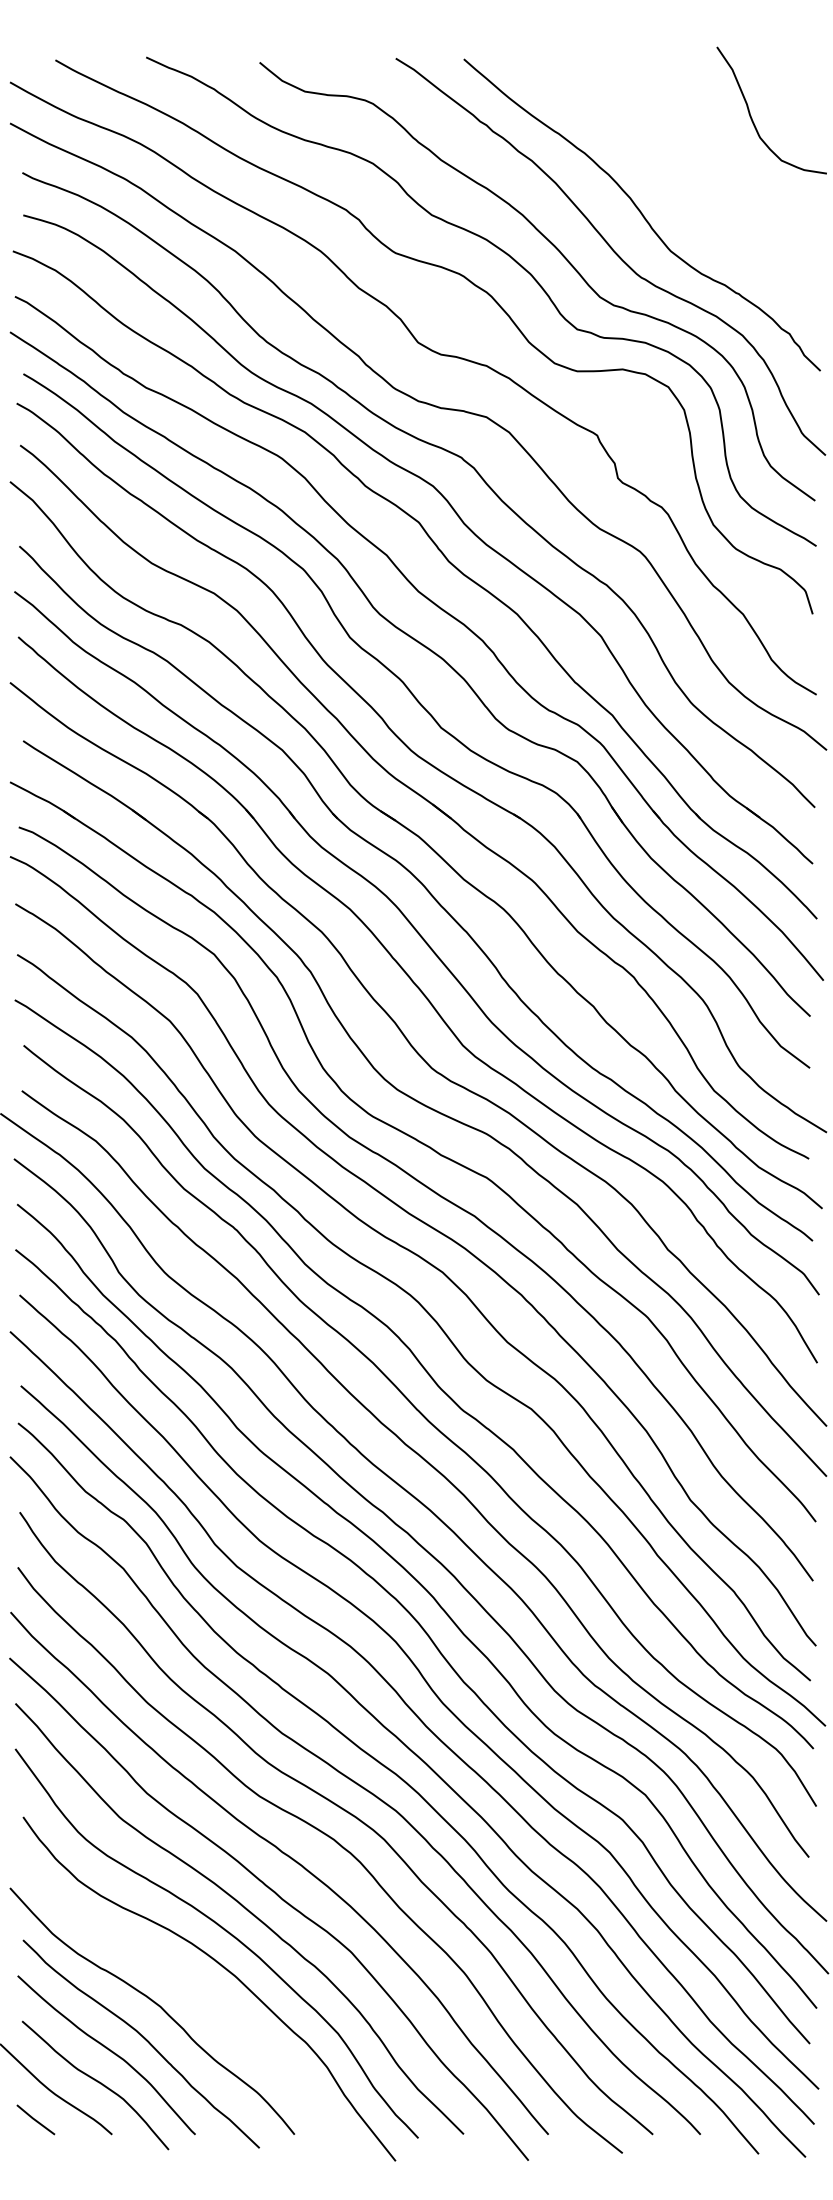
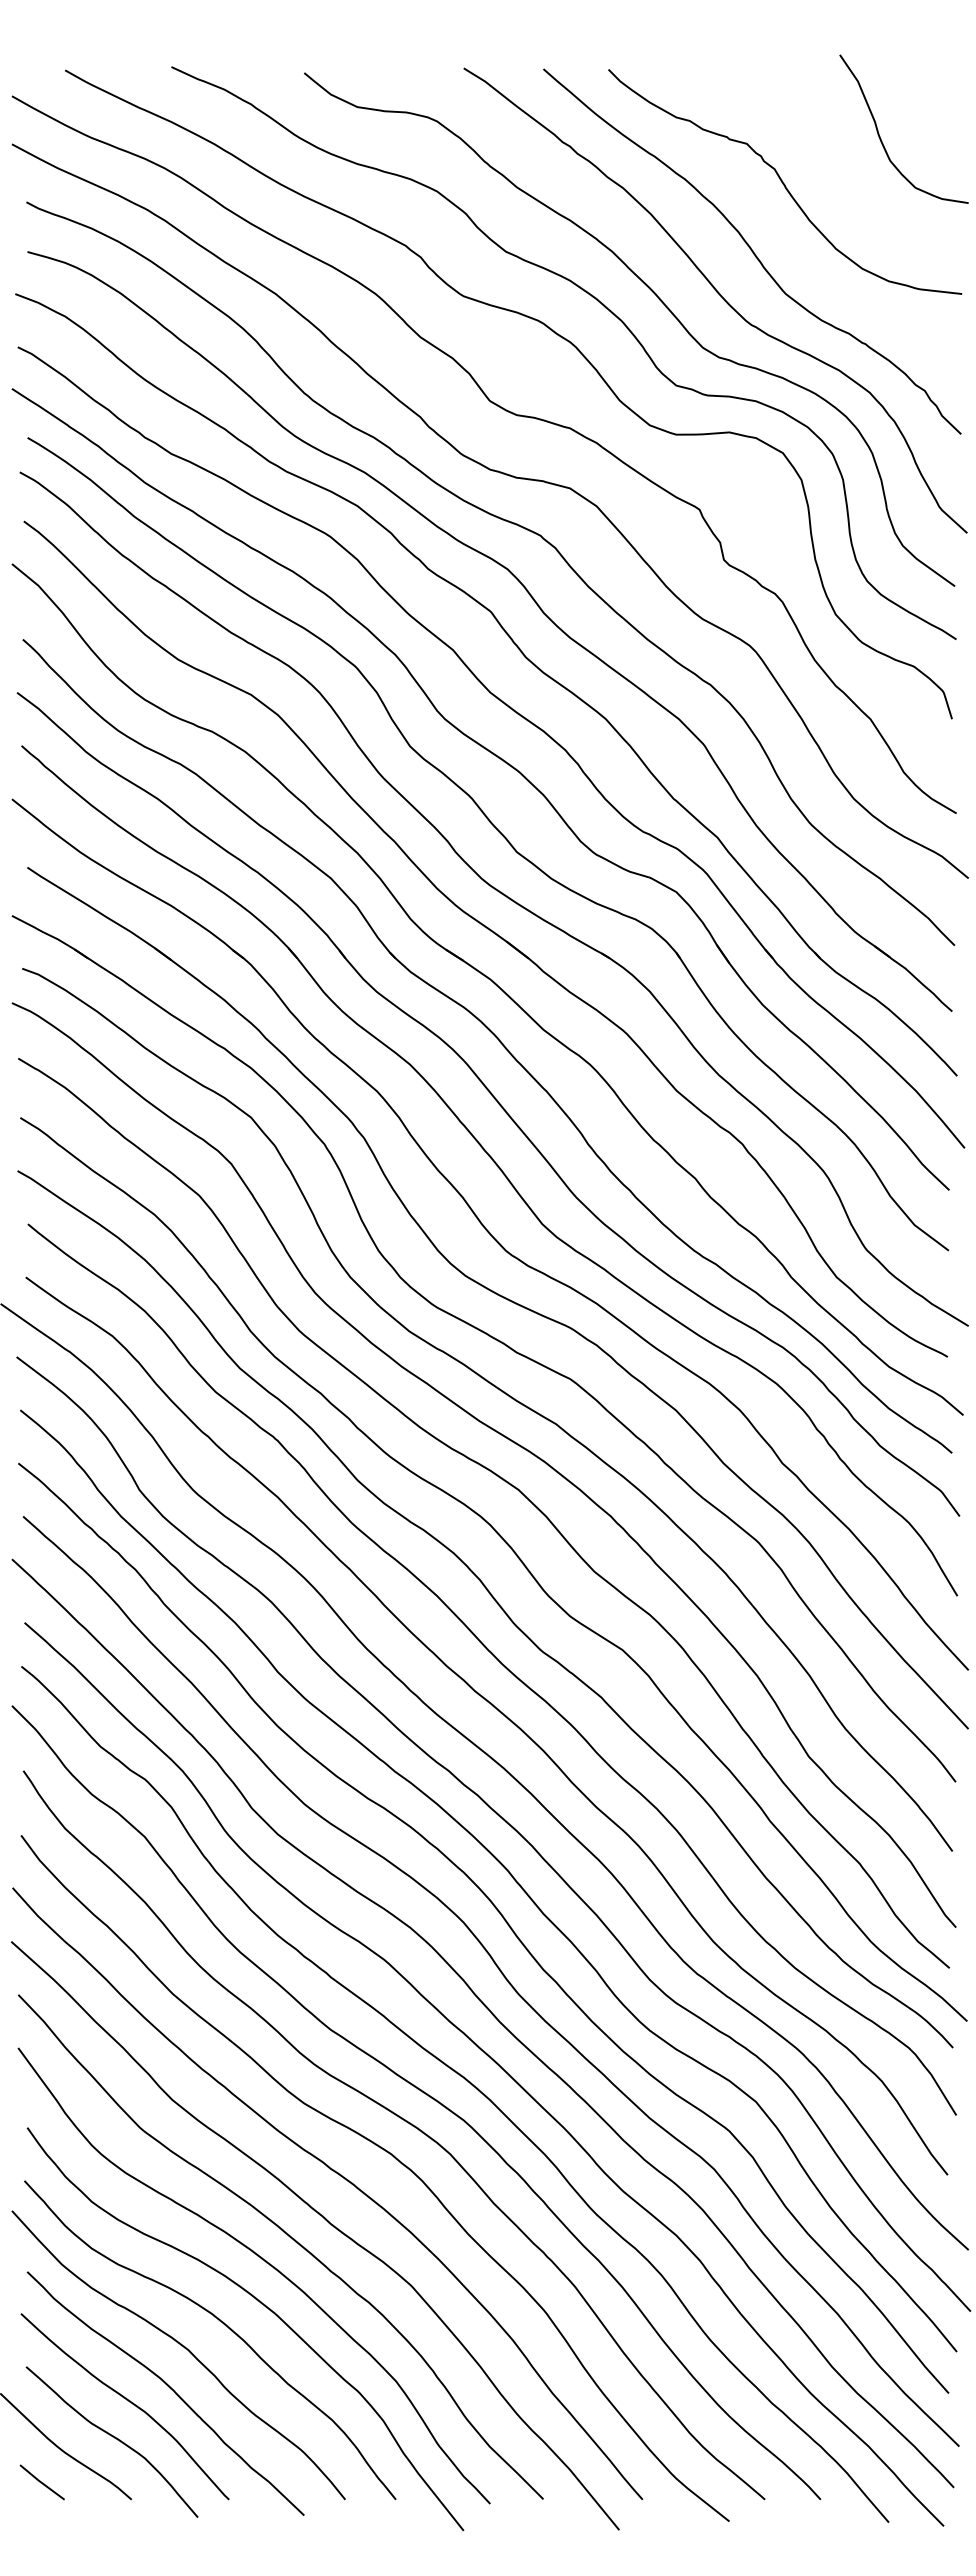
curve: (668, 155) -> (783, 181), added
curve: (191, 1985) -> (224, 2325), added

